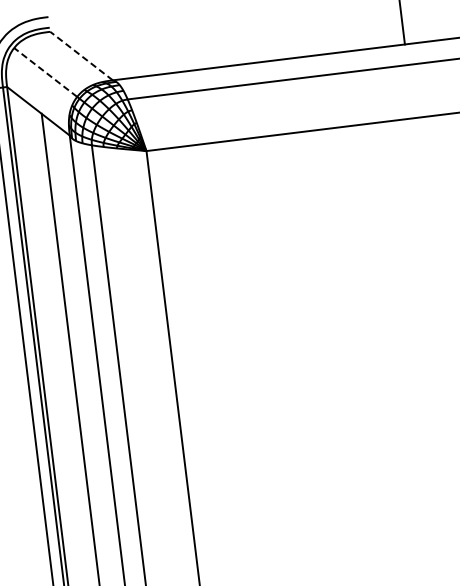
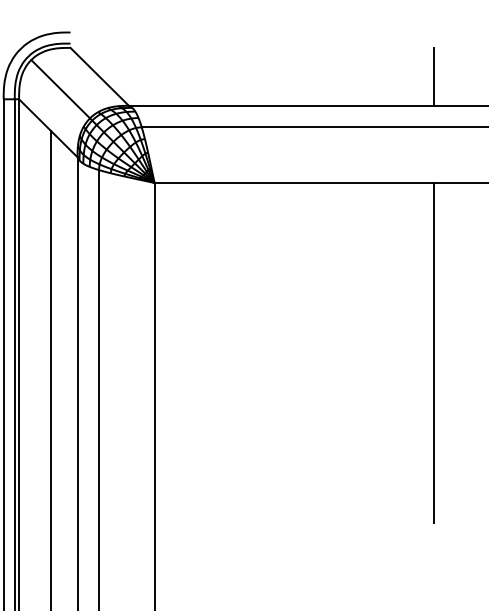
line: (81, 55) -> (99, 76), dashed -> solid
line: (45, 71) -> (60, 88), dashed -> solid
line: (434, 280) -> (434, 352), added

